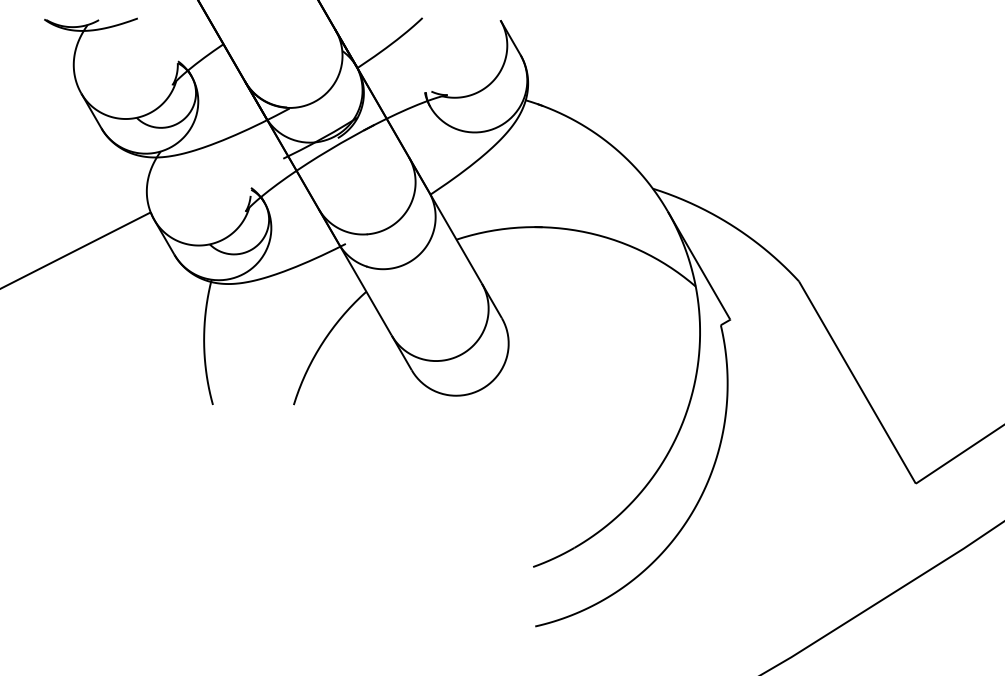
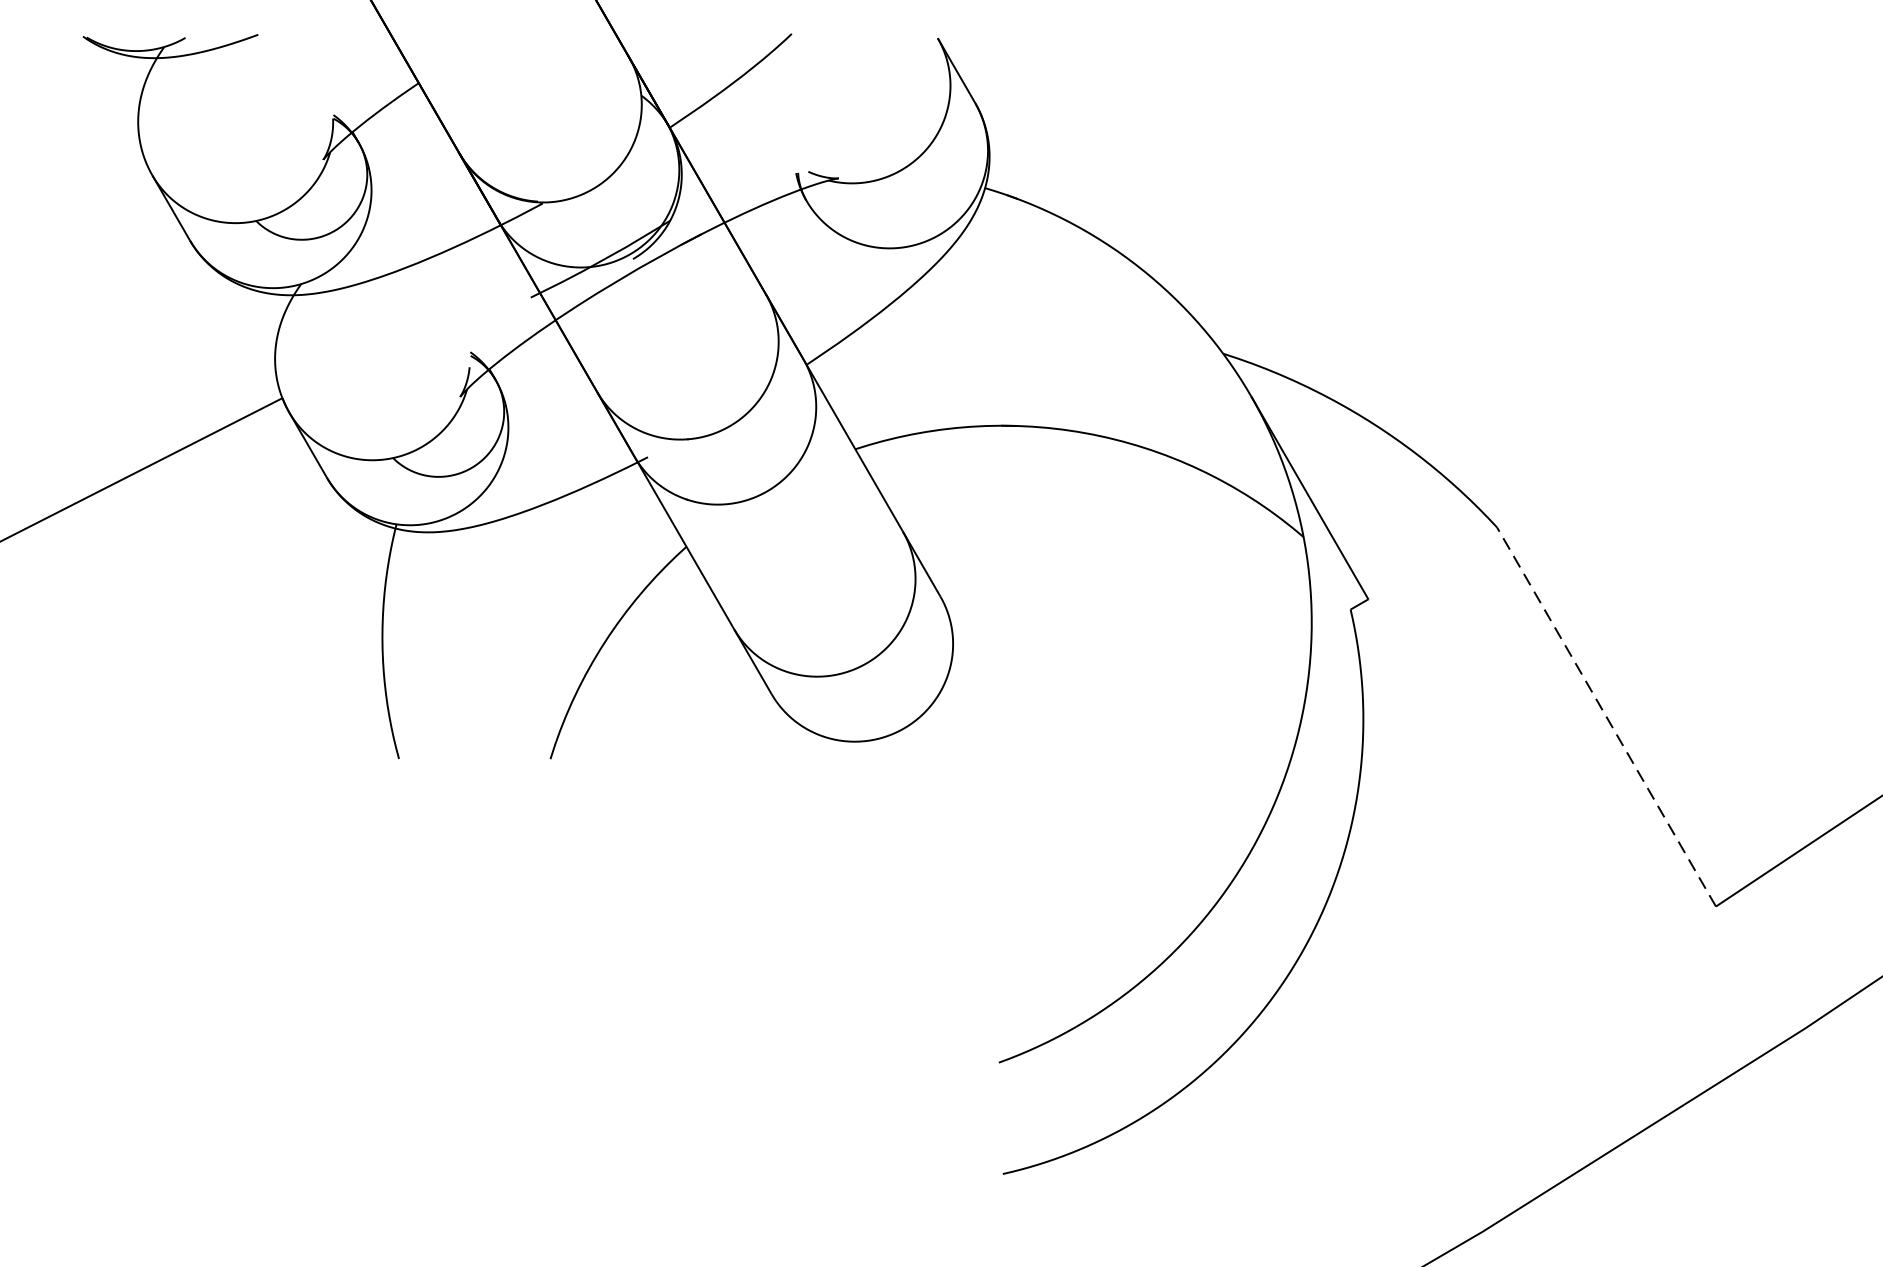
line: (857, 382) -> (1606, 716), solid -> dashed

